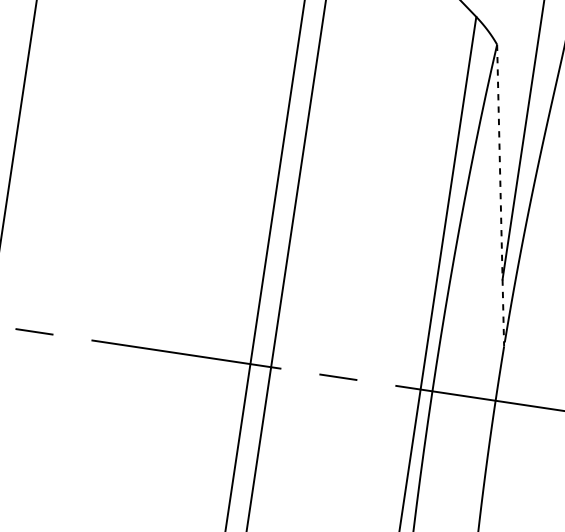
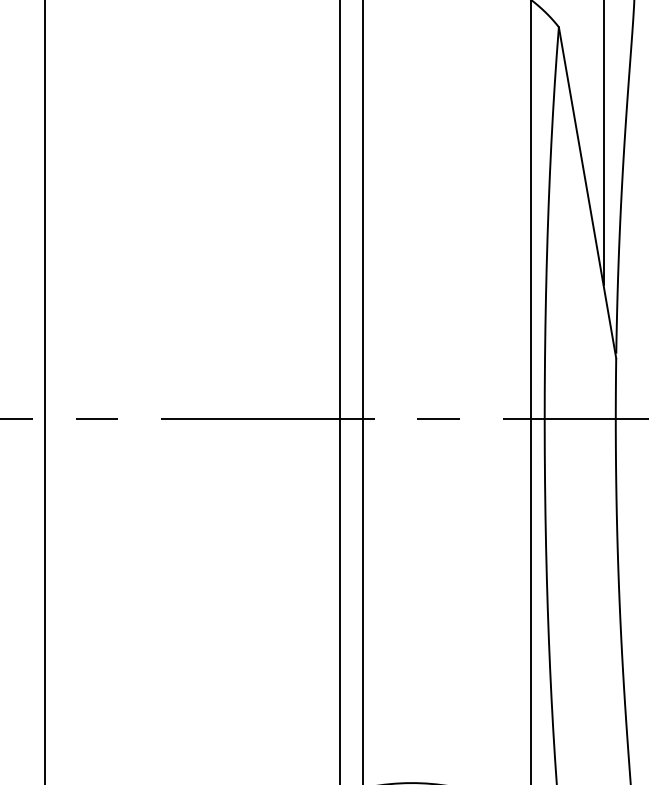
line: (500, 196) -> (587, 193), dashed -> solid

